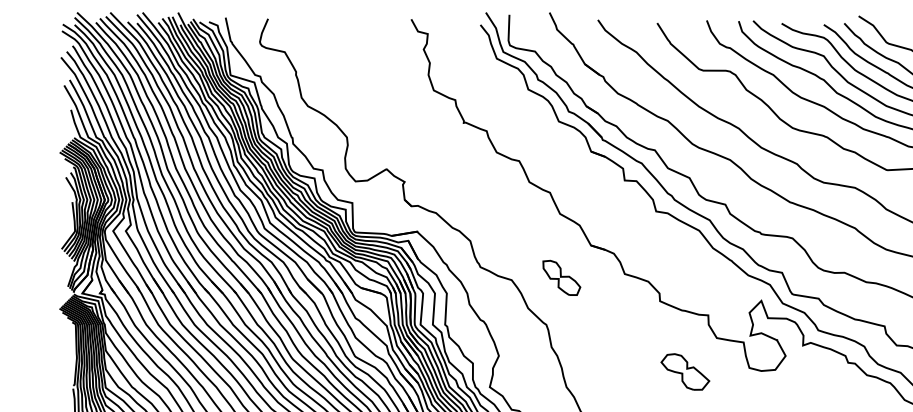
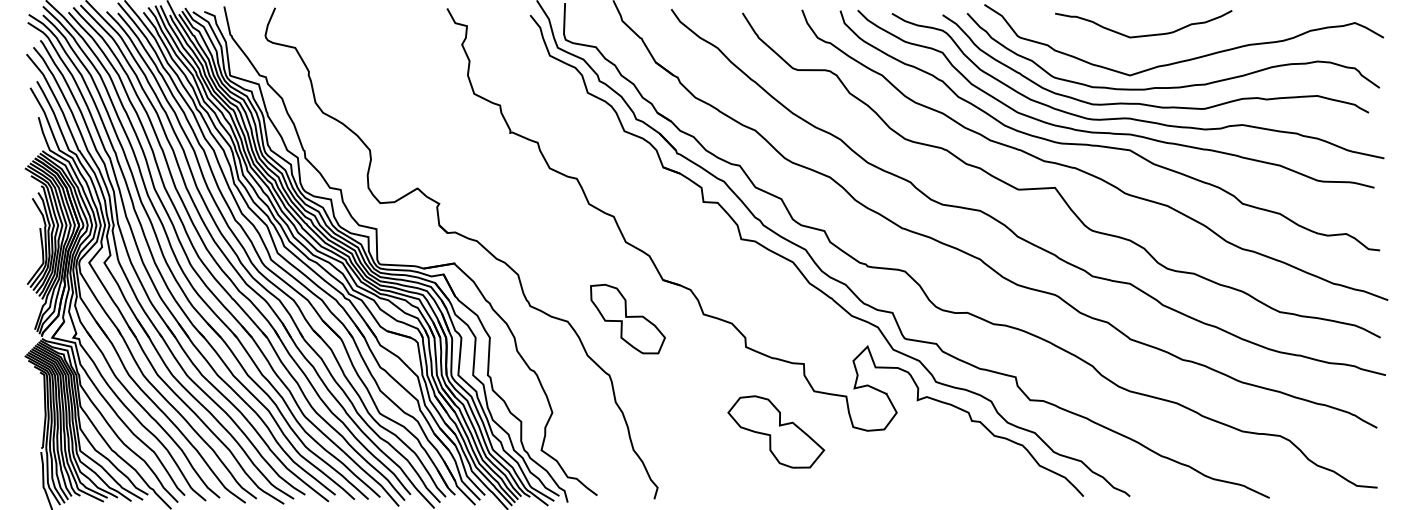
part: (561, 277) -> (627, 318), size x1.67
part: (685, 371) -> (776, 431), size x1.67

